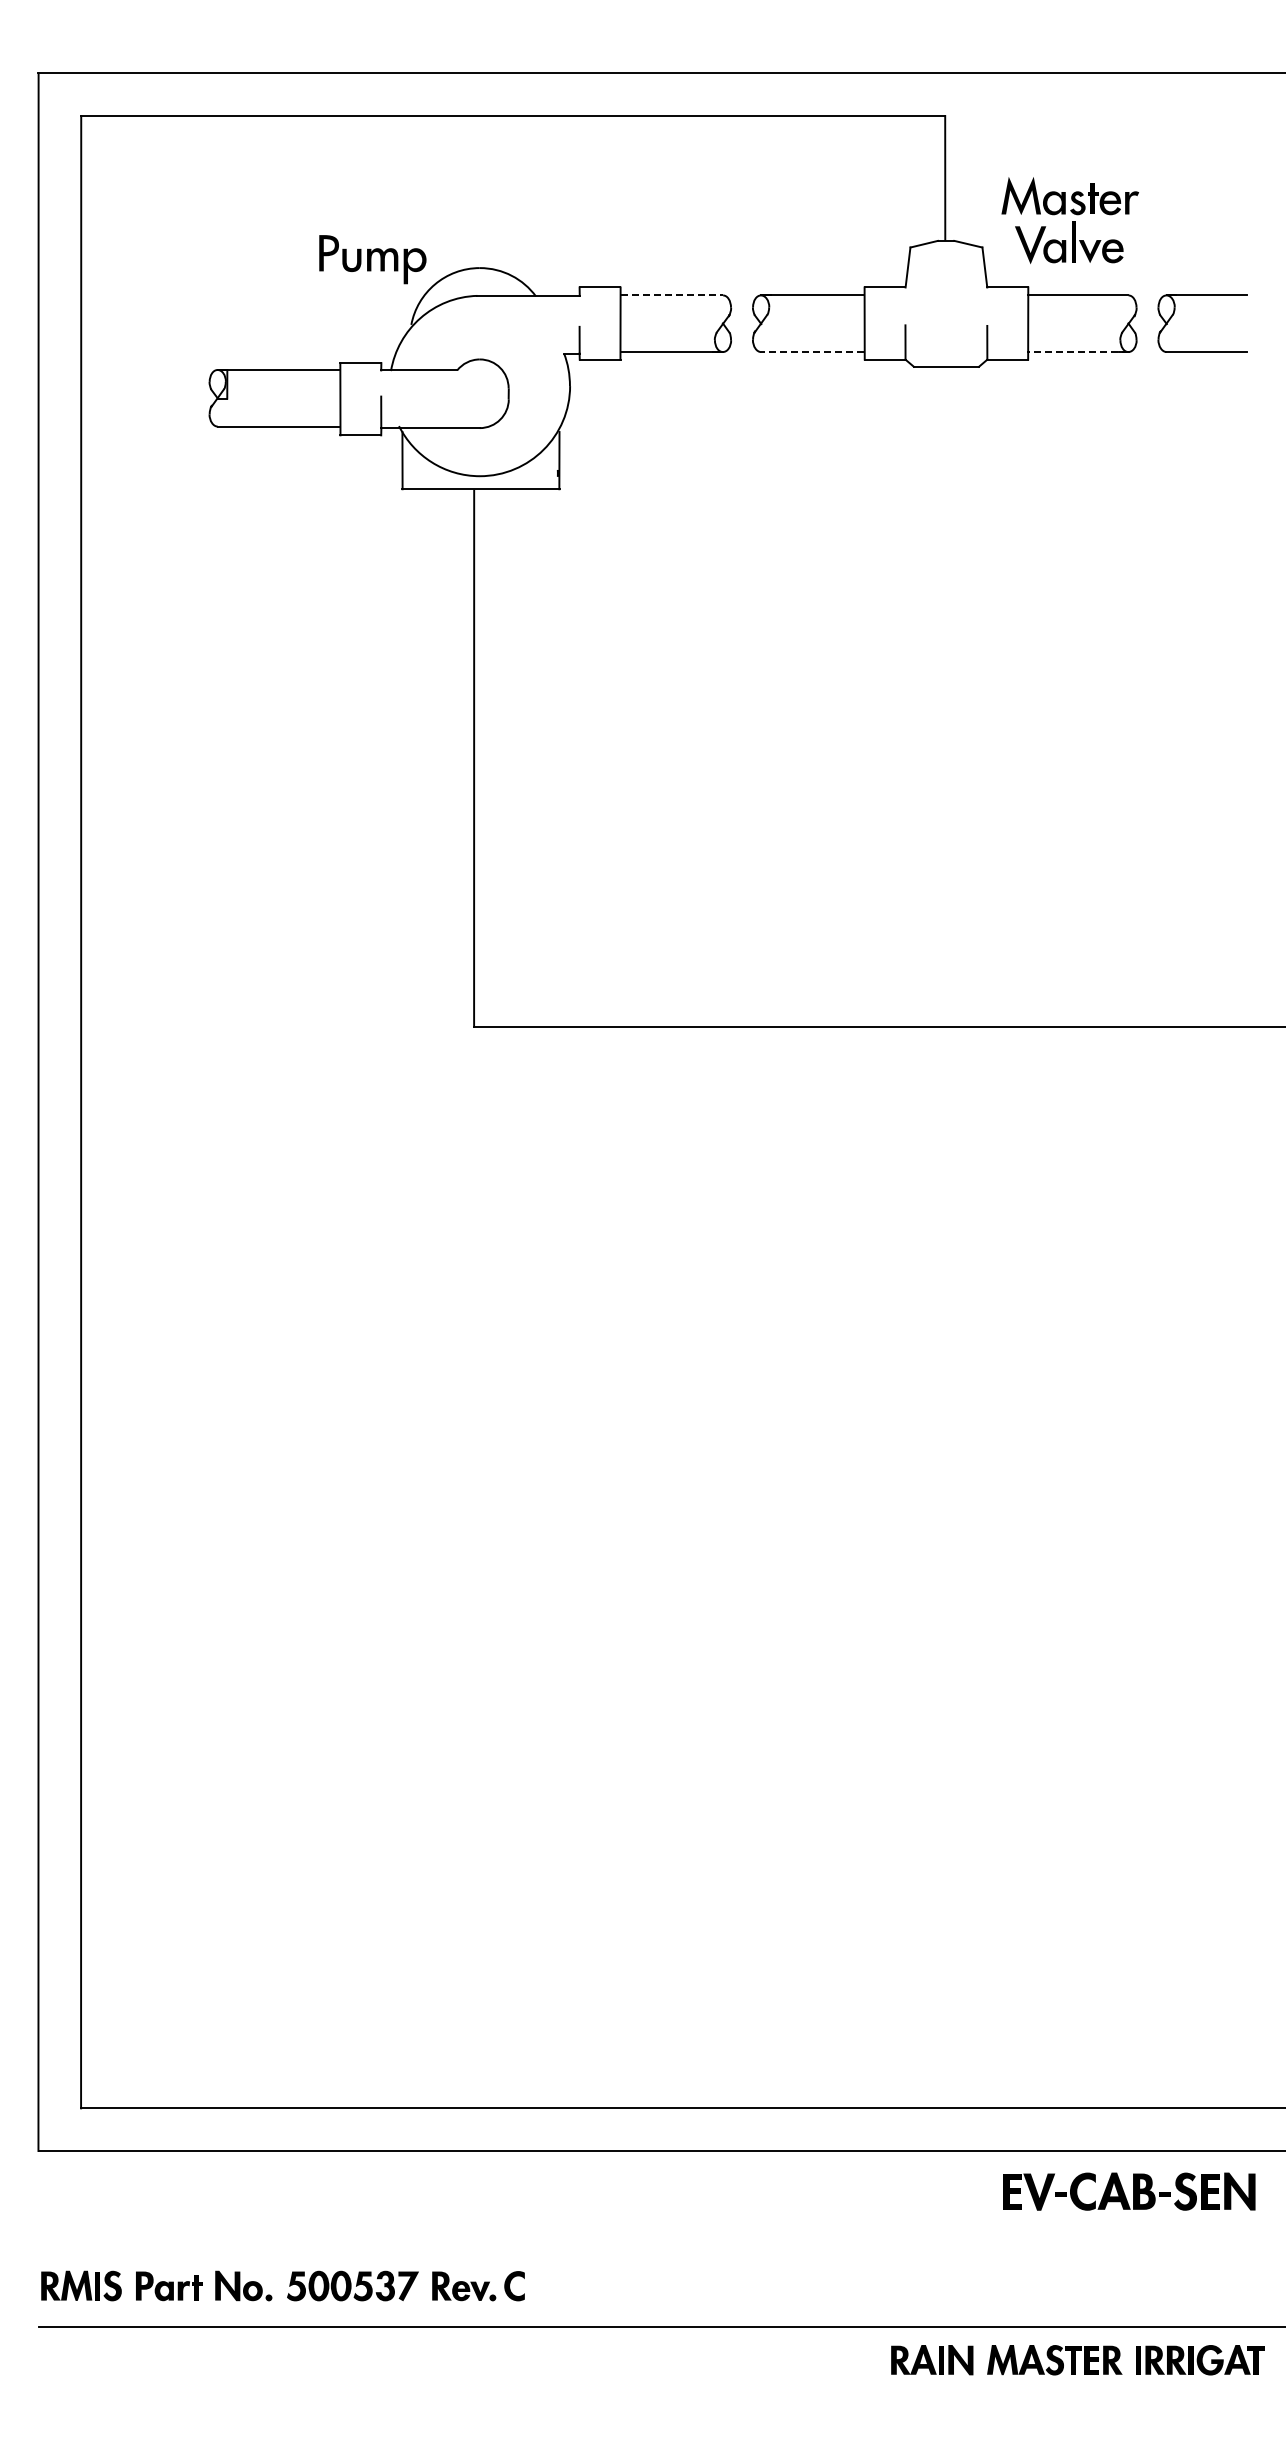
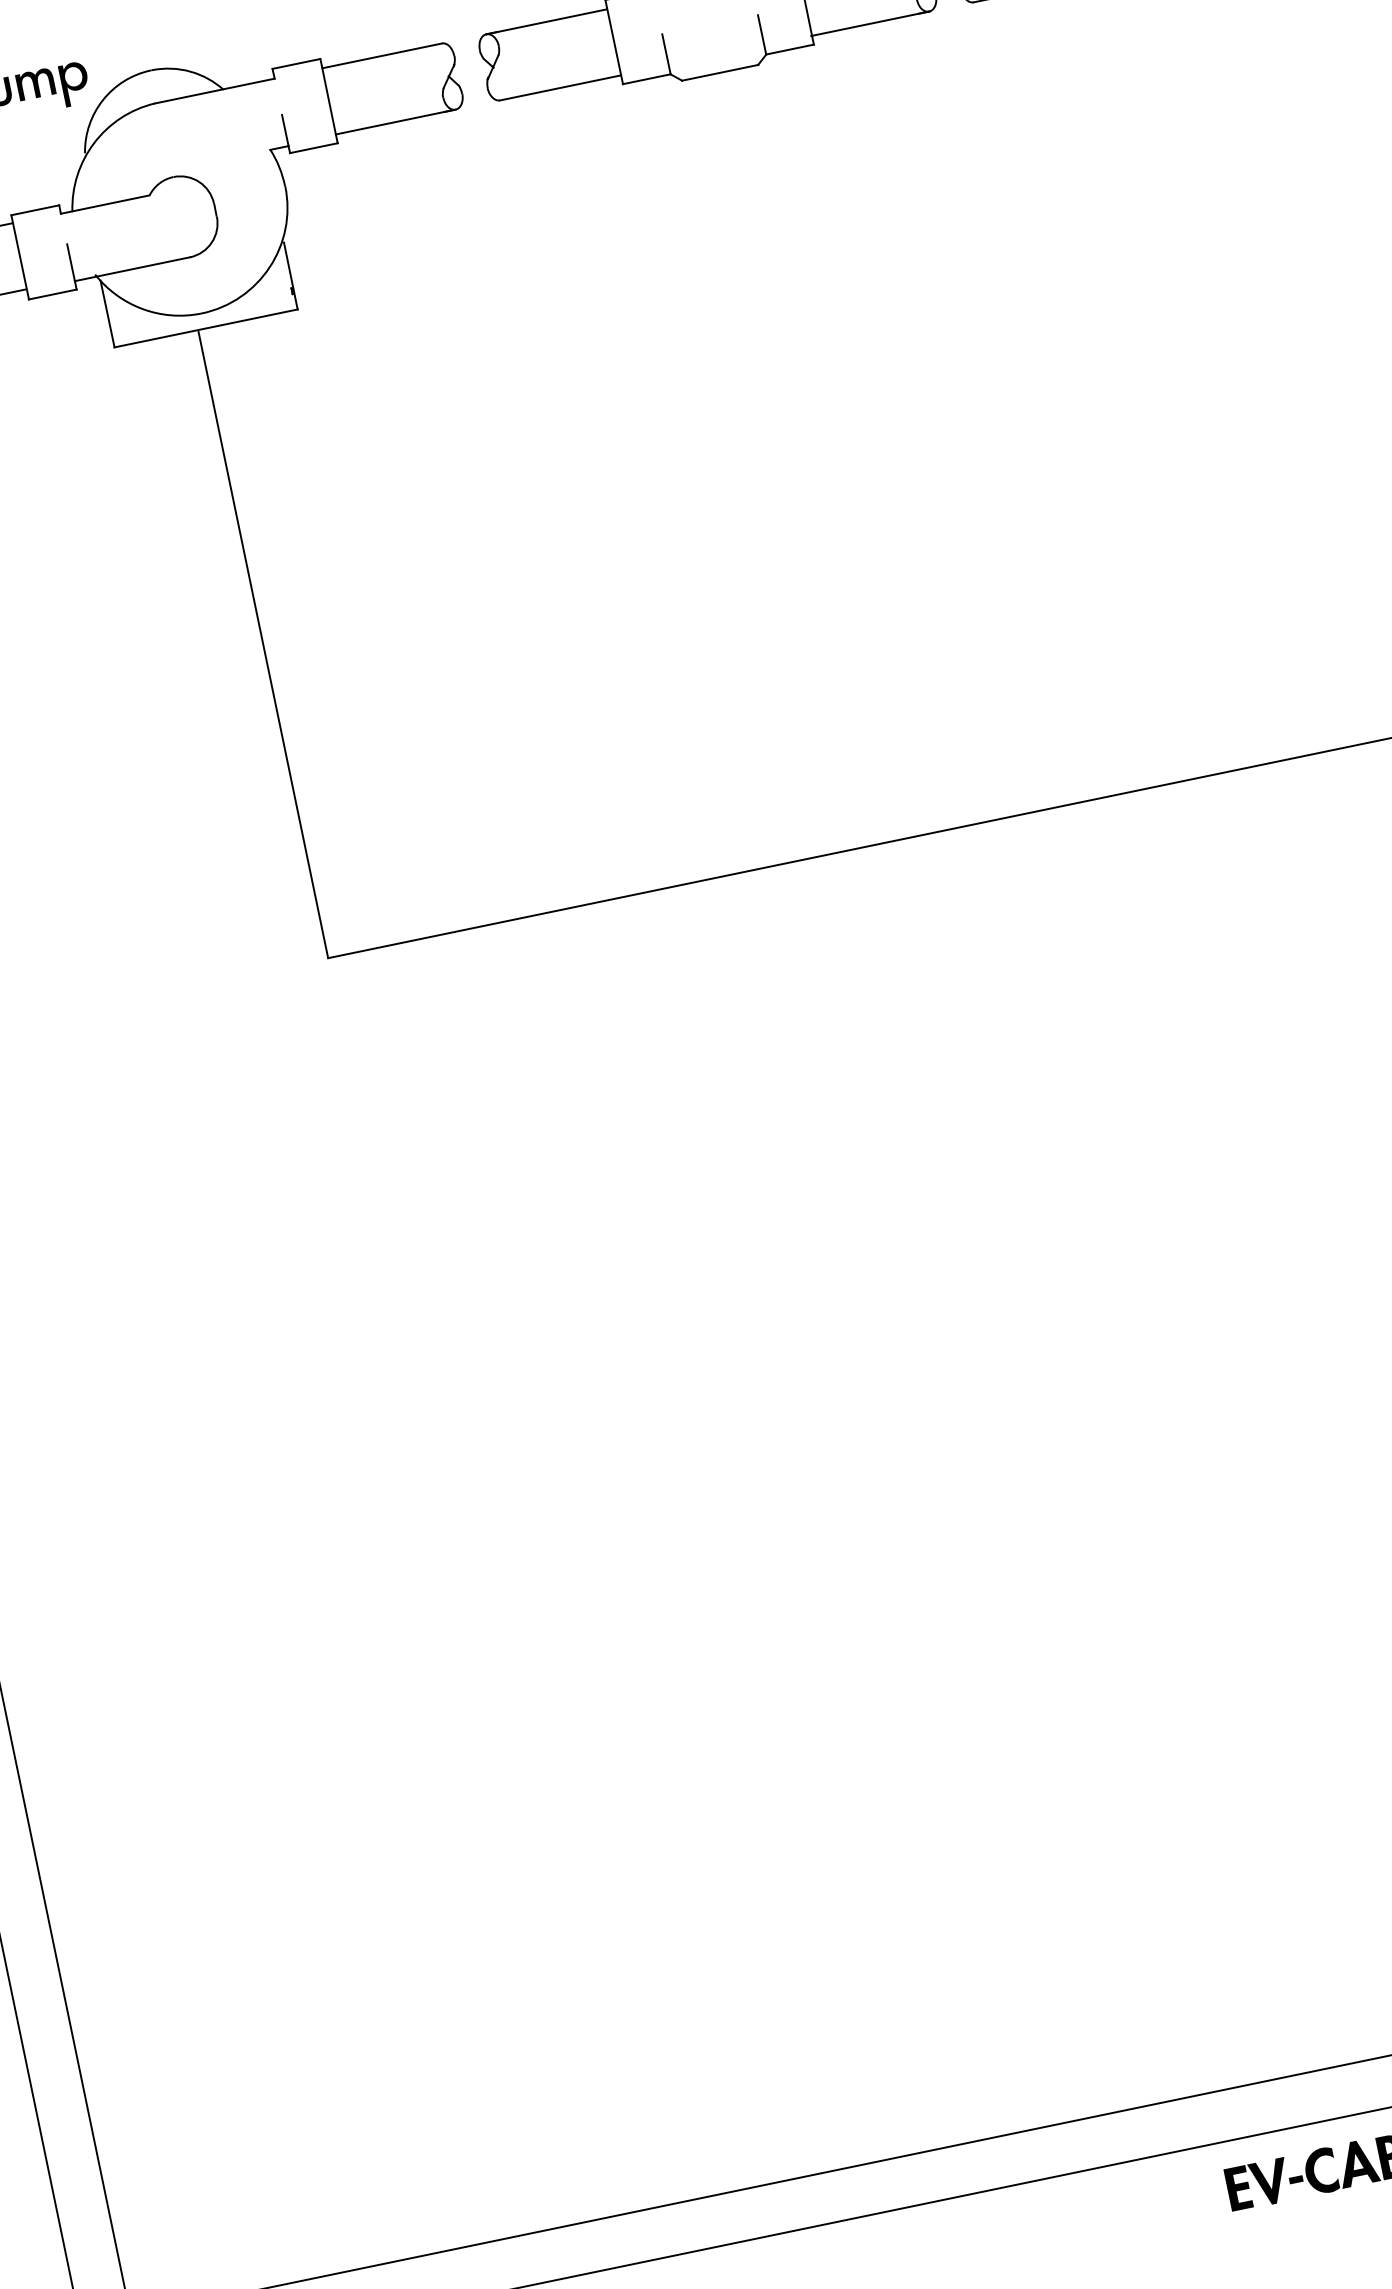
line: (672, 295) -> (382, 55), dashed -> solid
line: (811, 352) -> (559, 88), dashed -> solid
line: (1078, 352) -> (870, 24), dashed -> solid

